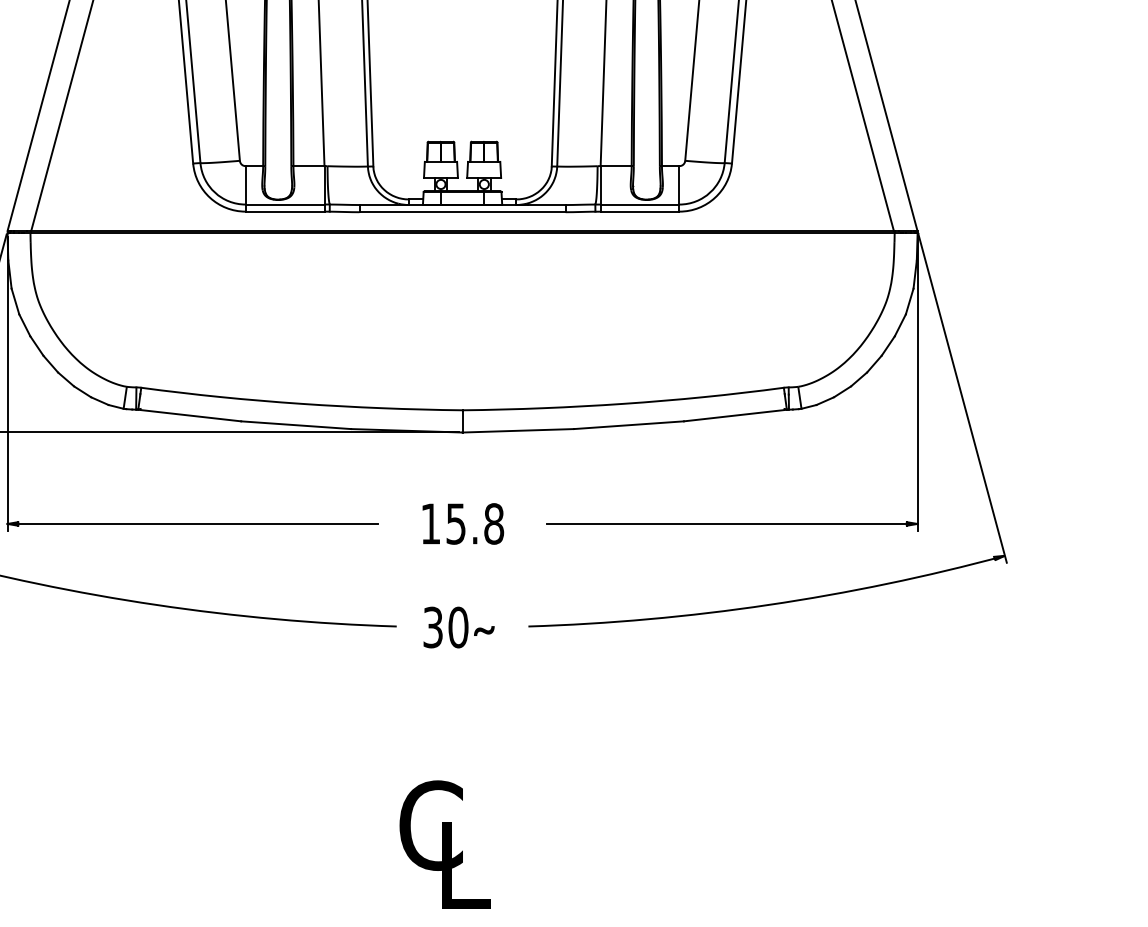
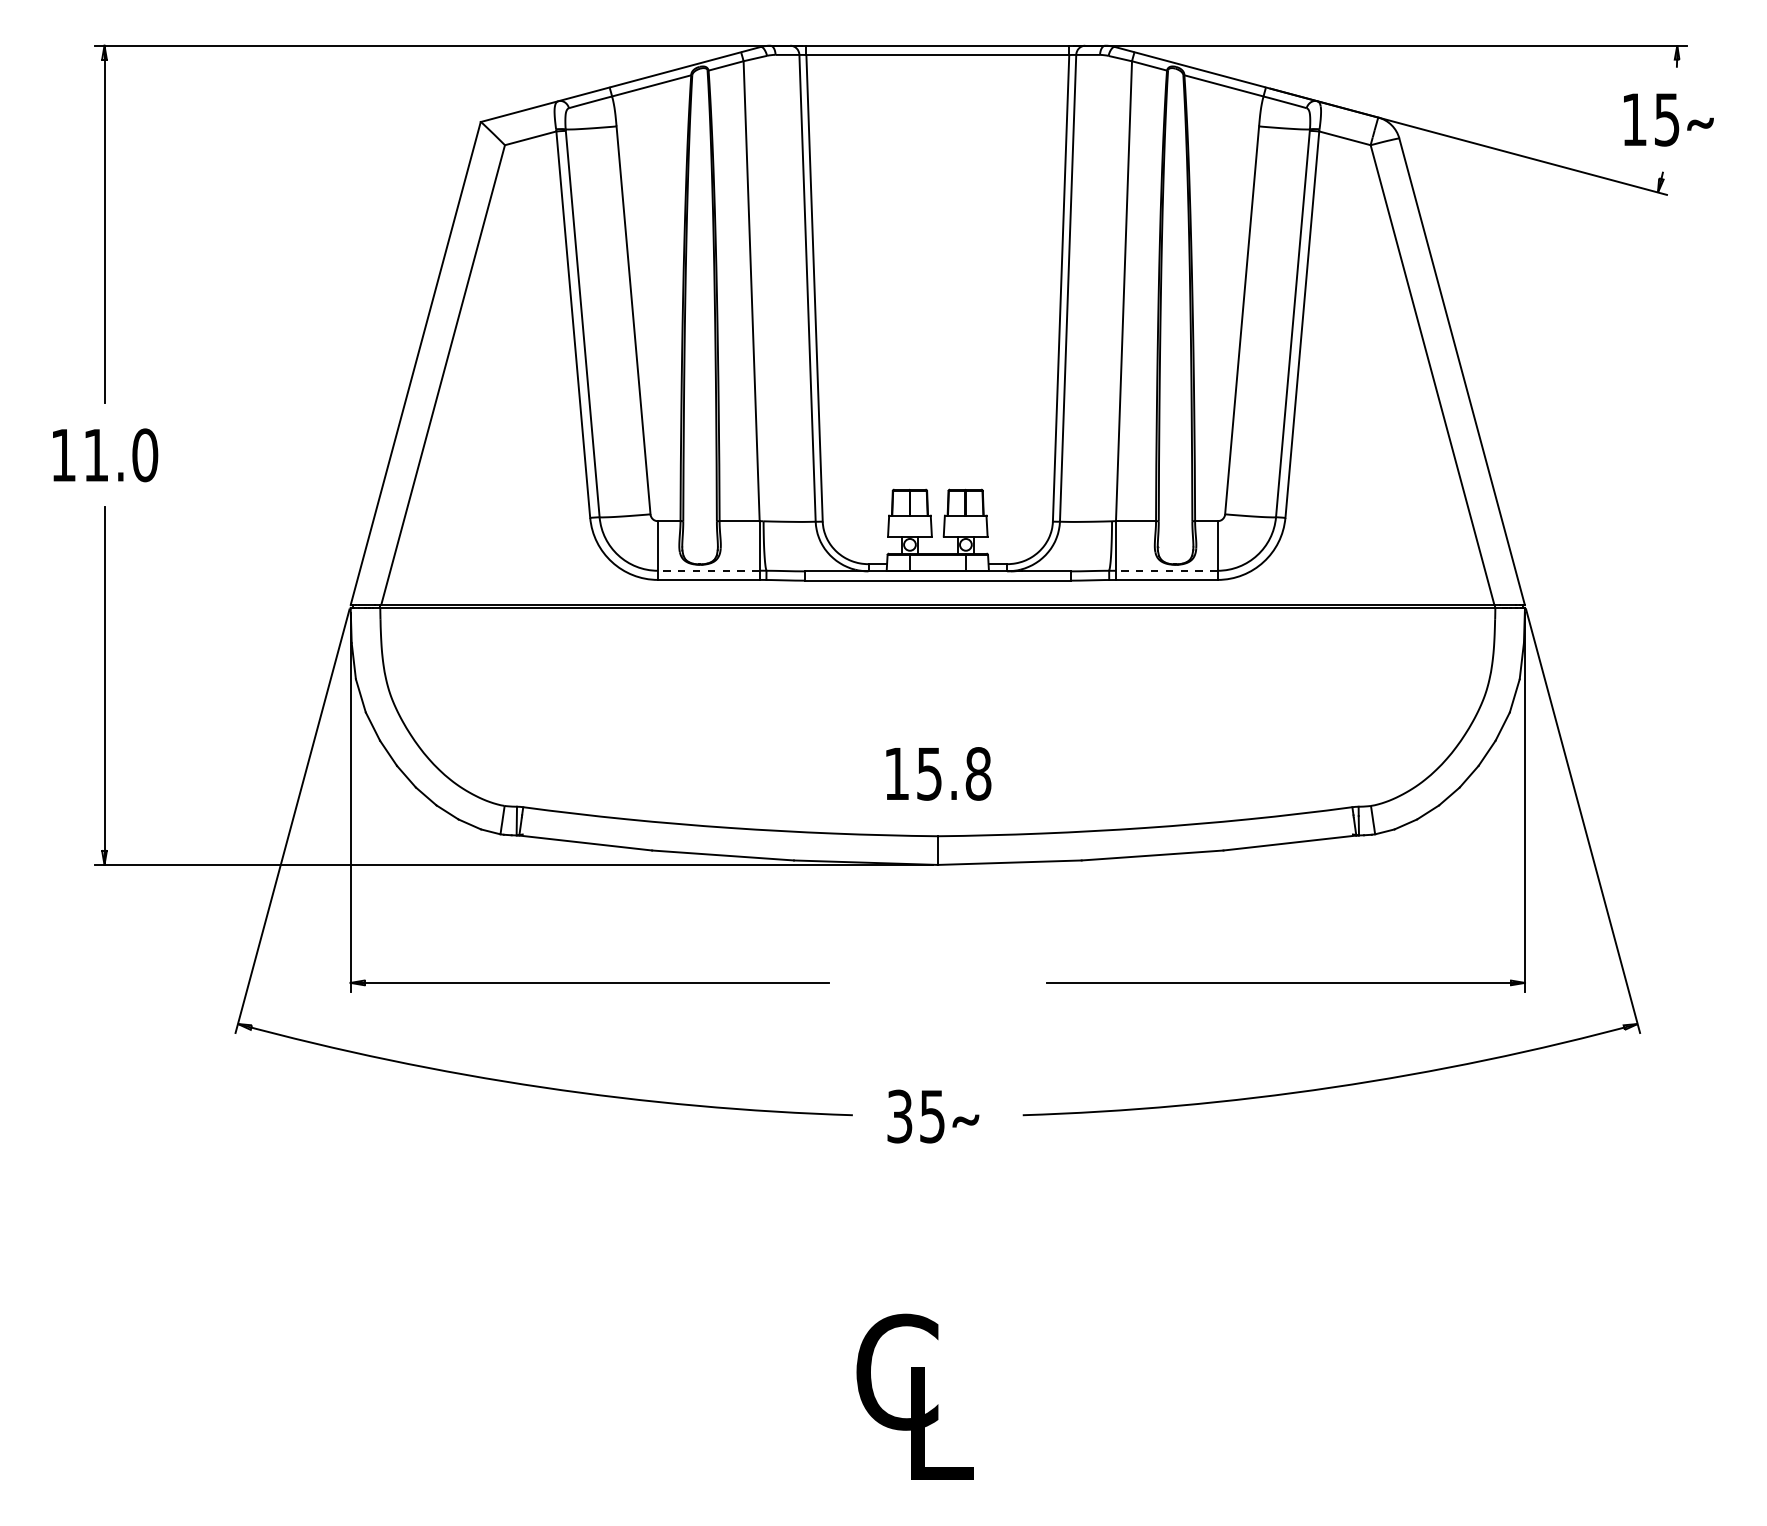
line: (284, 204) -> (708, 570), solid -> dashed
line: (639, 204) -> (1166, 570), solid -> dashed
text: (463, 523) -> (938, 773), moved
text: (458, 627) -> (932, 1116), 30 -> 35

